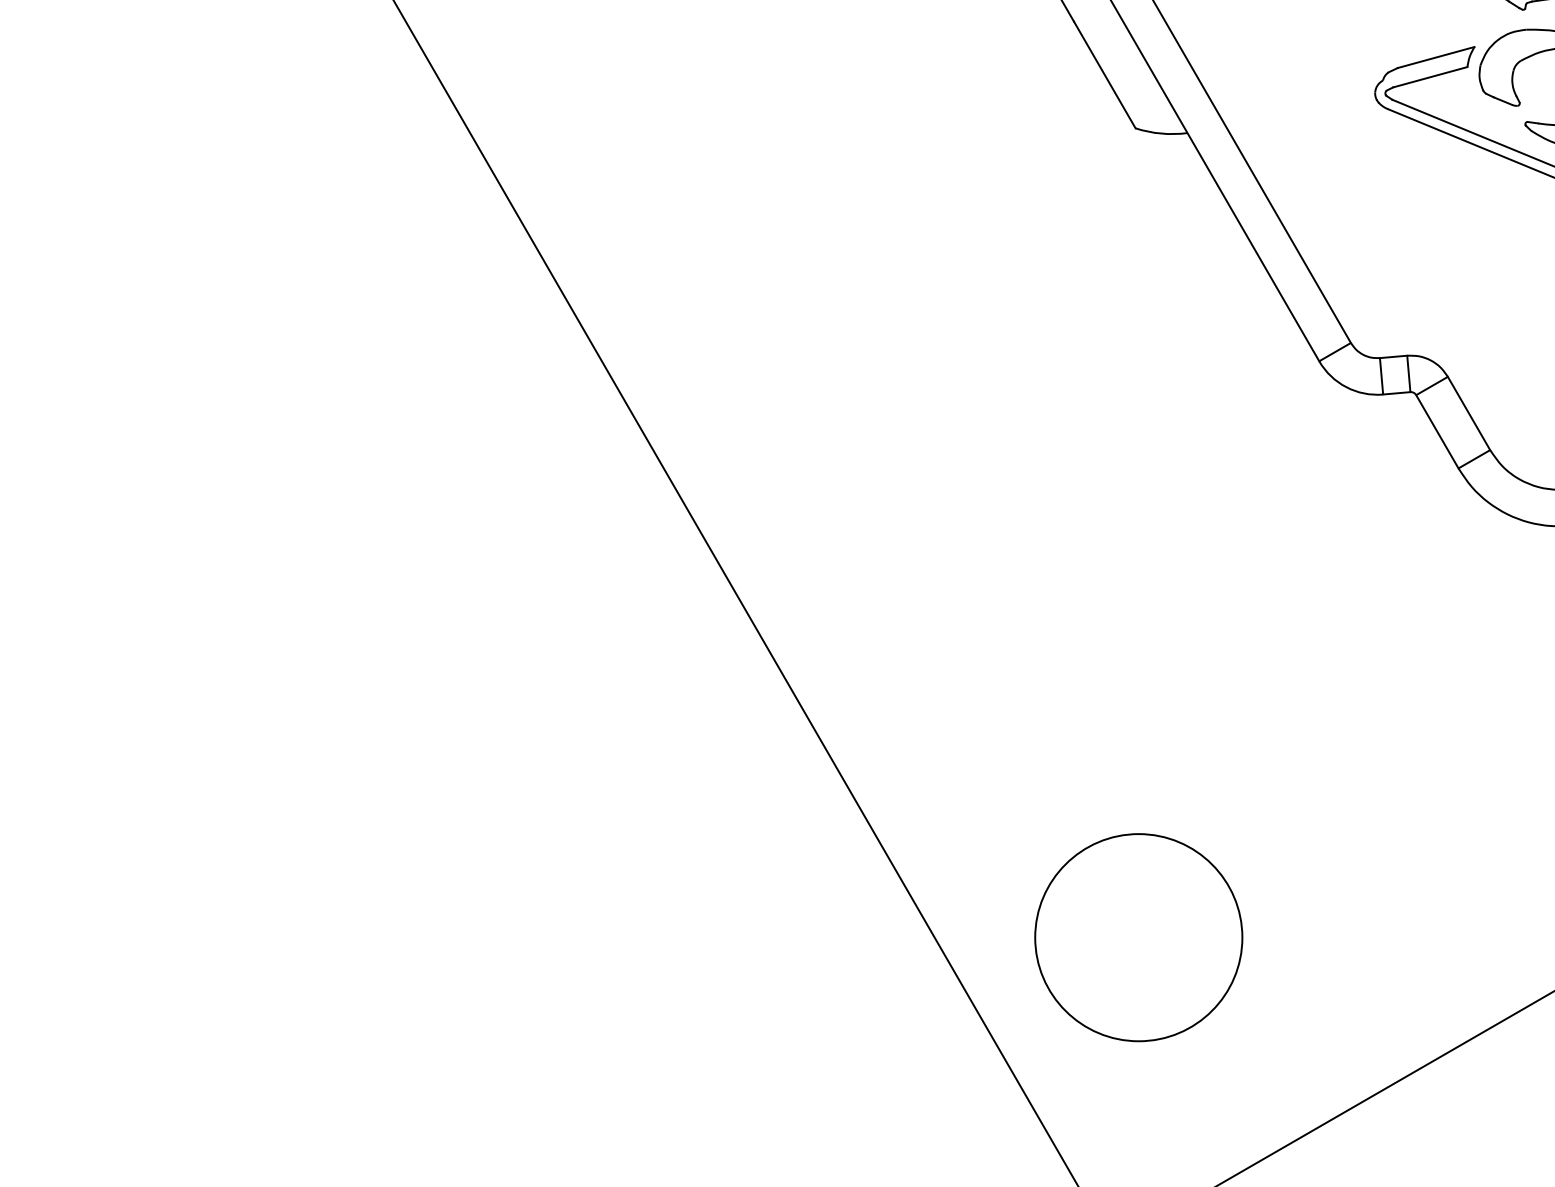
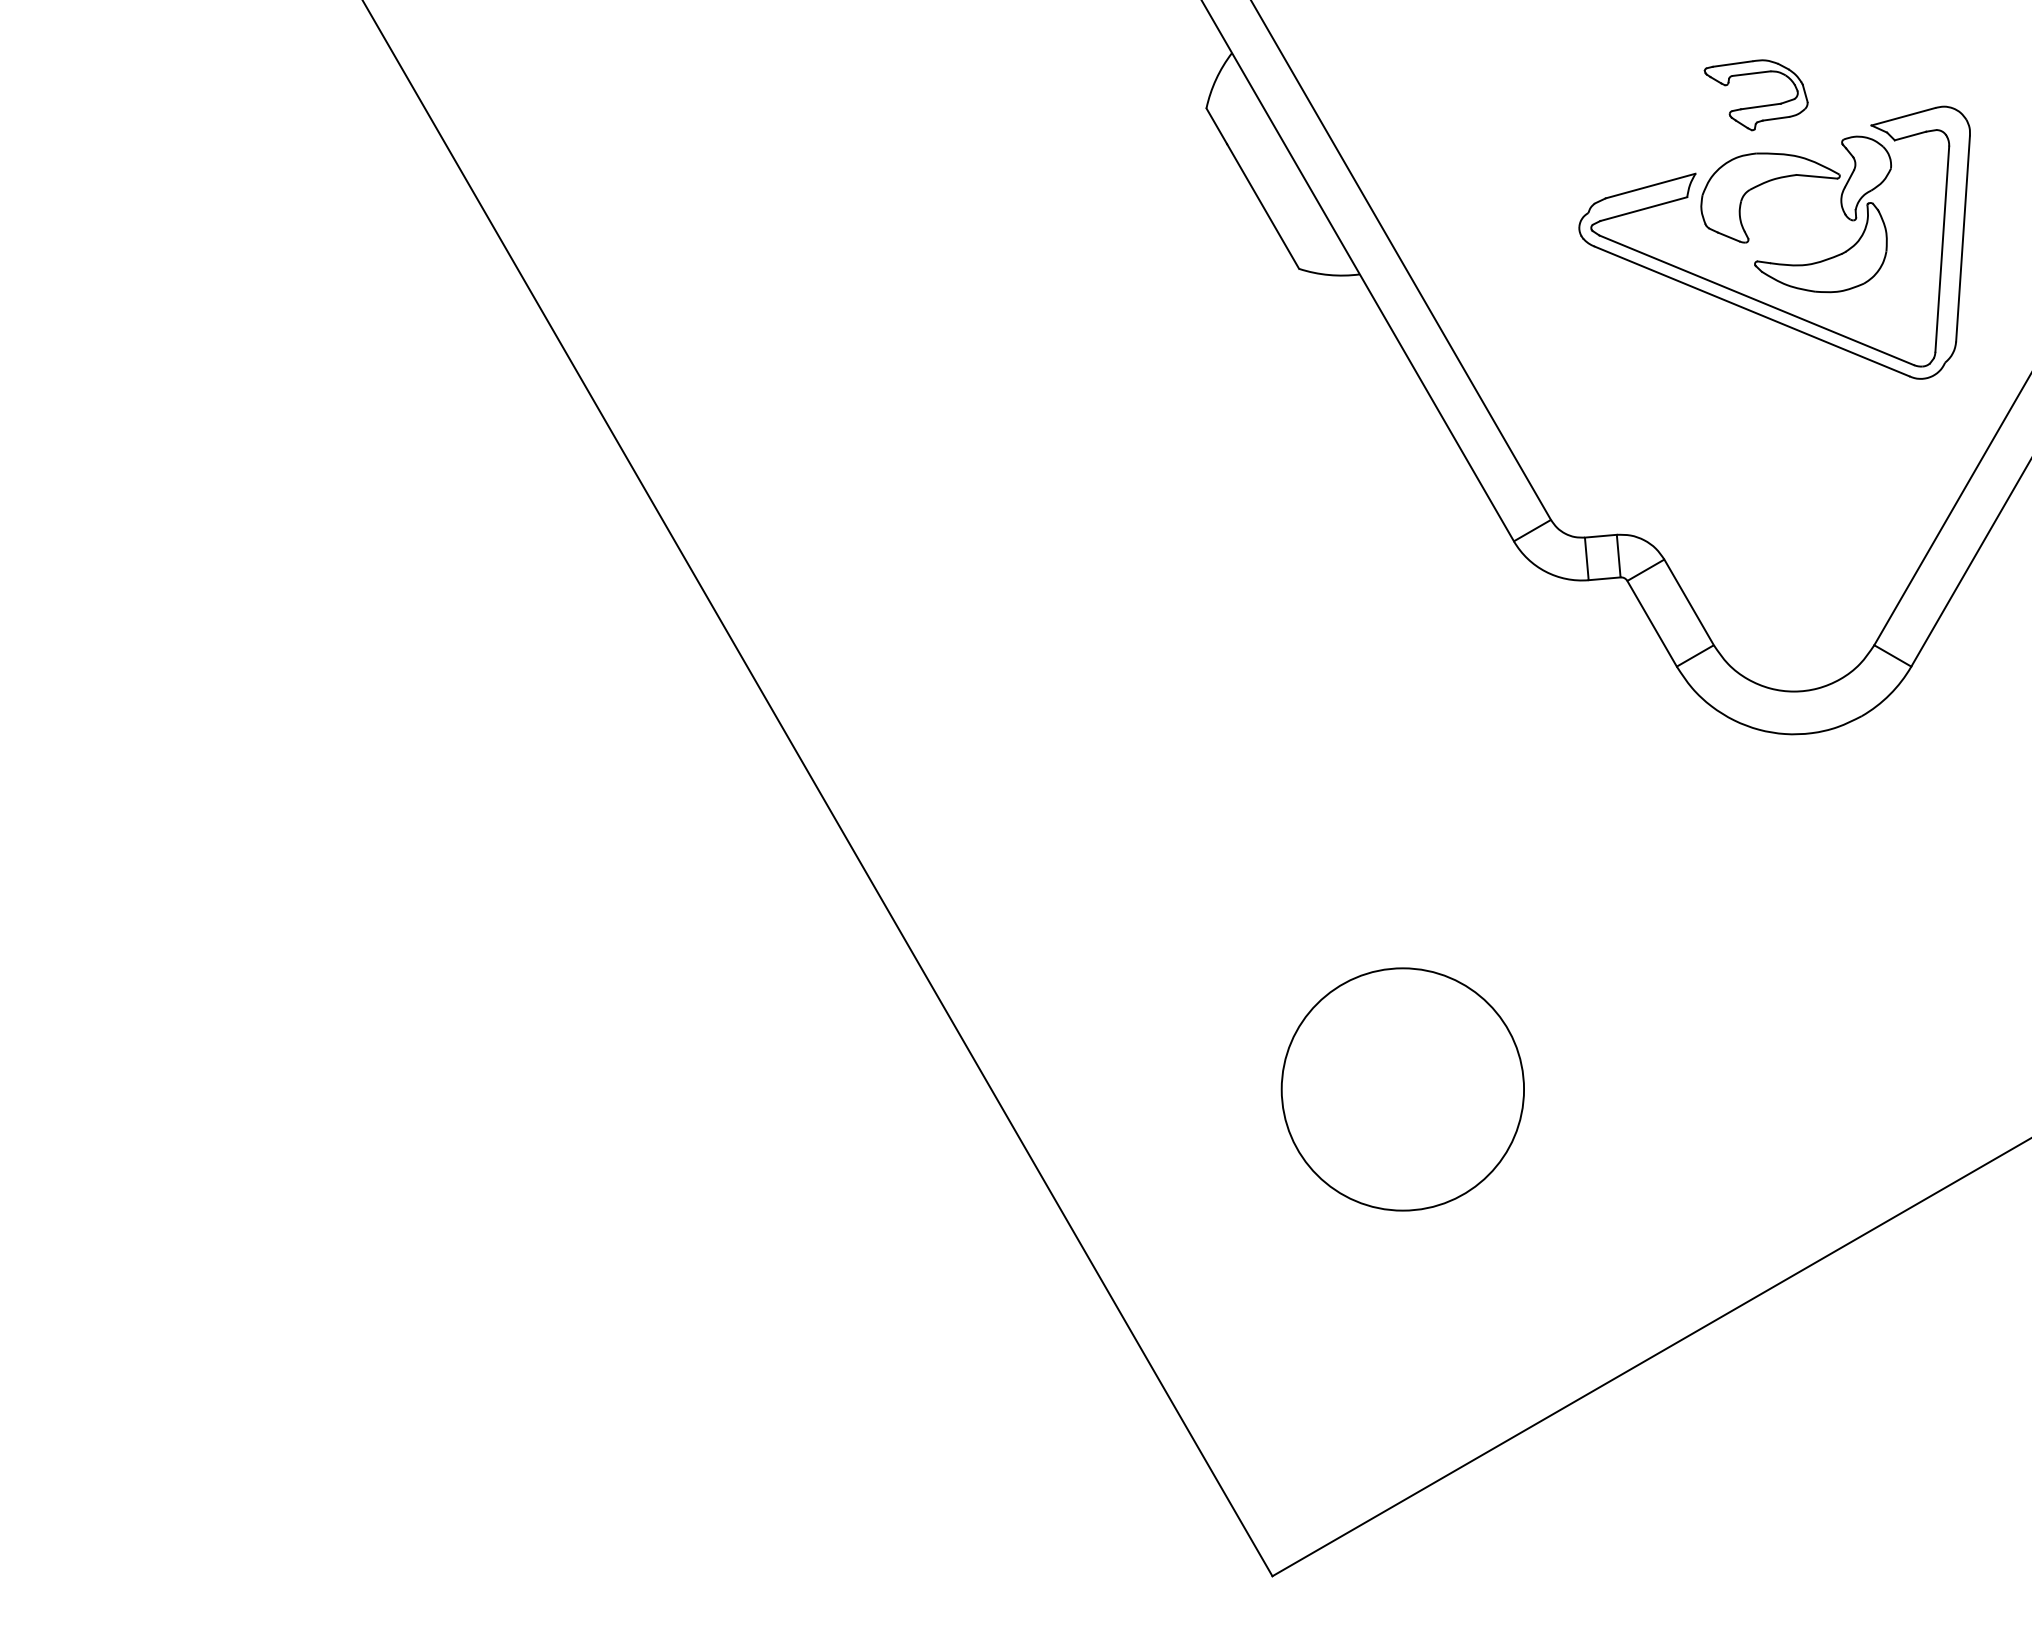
circle: (1138, 937) -> (1402, 1089), moved

